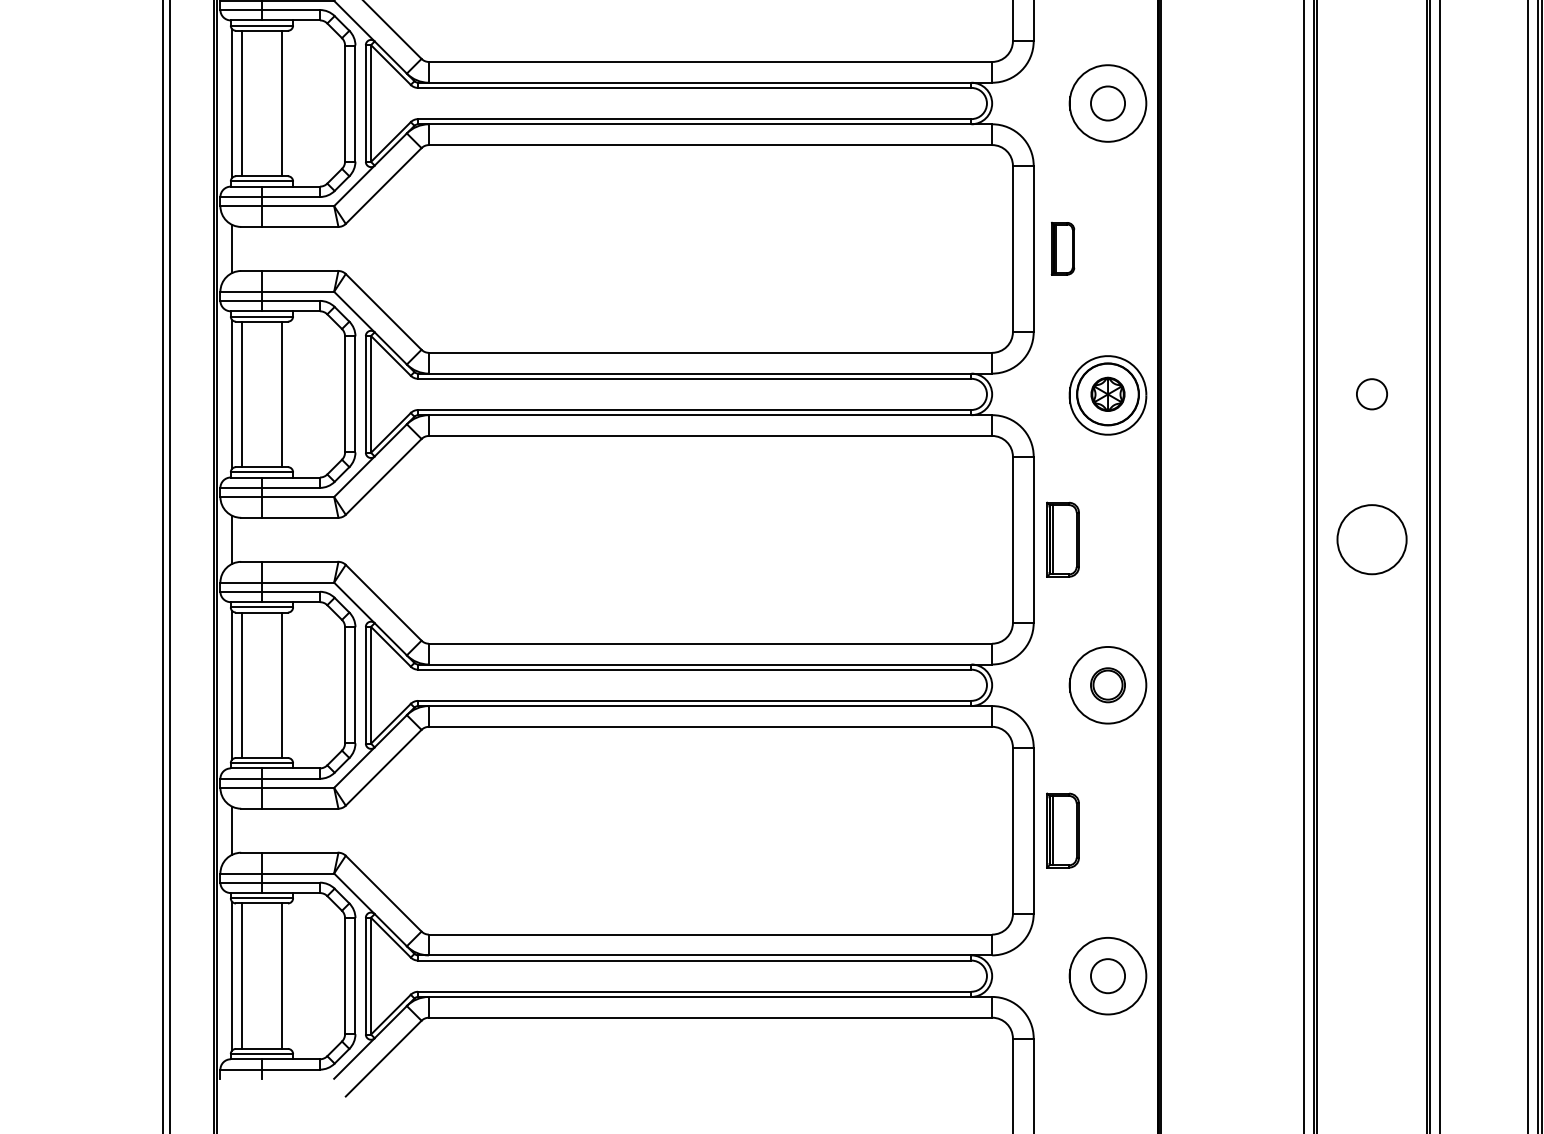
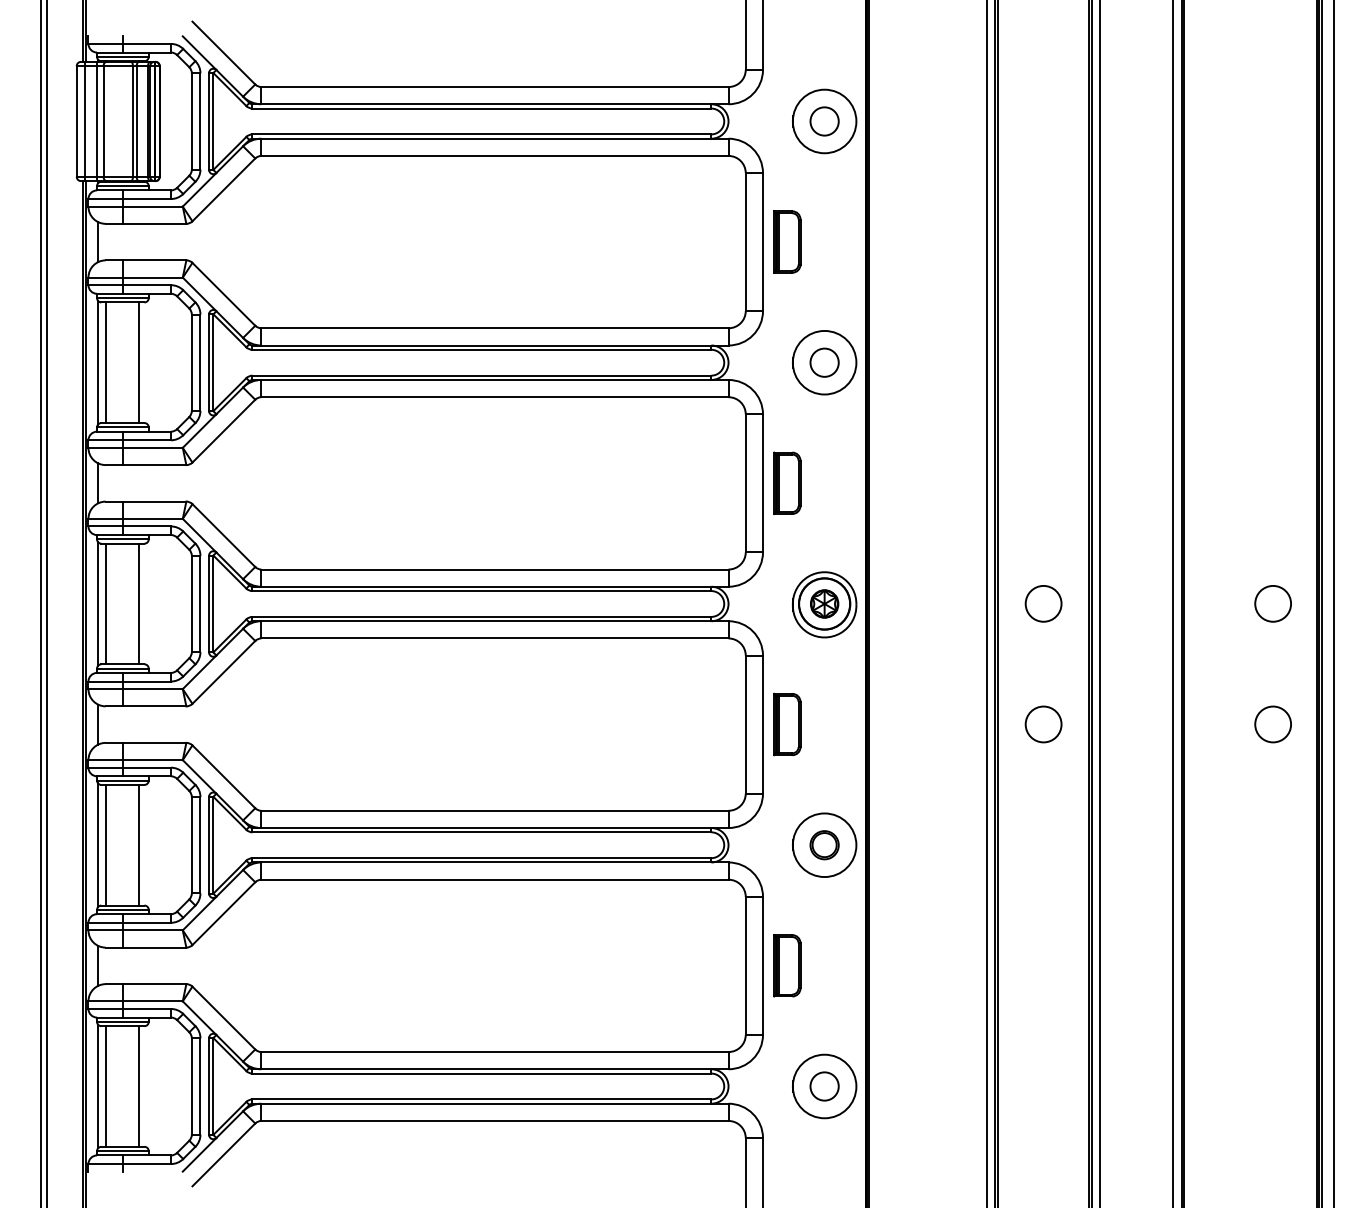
part: (1063, 247) -> (787, 482), size x1.43
circle: (1371, 393) -> (1043, 603), size x1.43
circle: (1371, 539) -> (1043, 724), size x0.62

